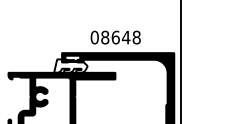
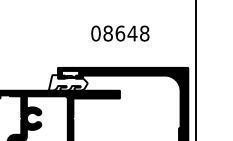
text: (115, 37) -> (120, 33), moved

